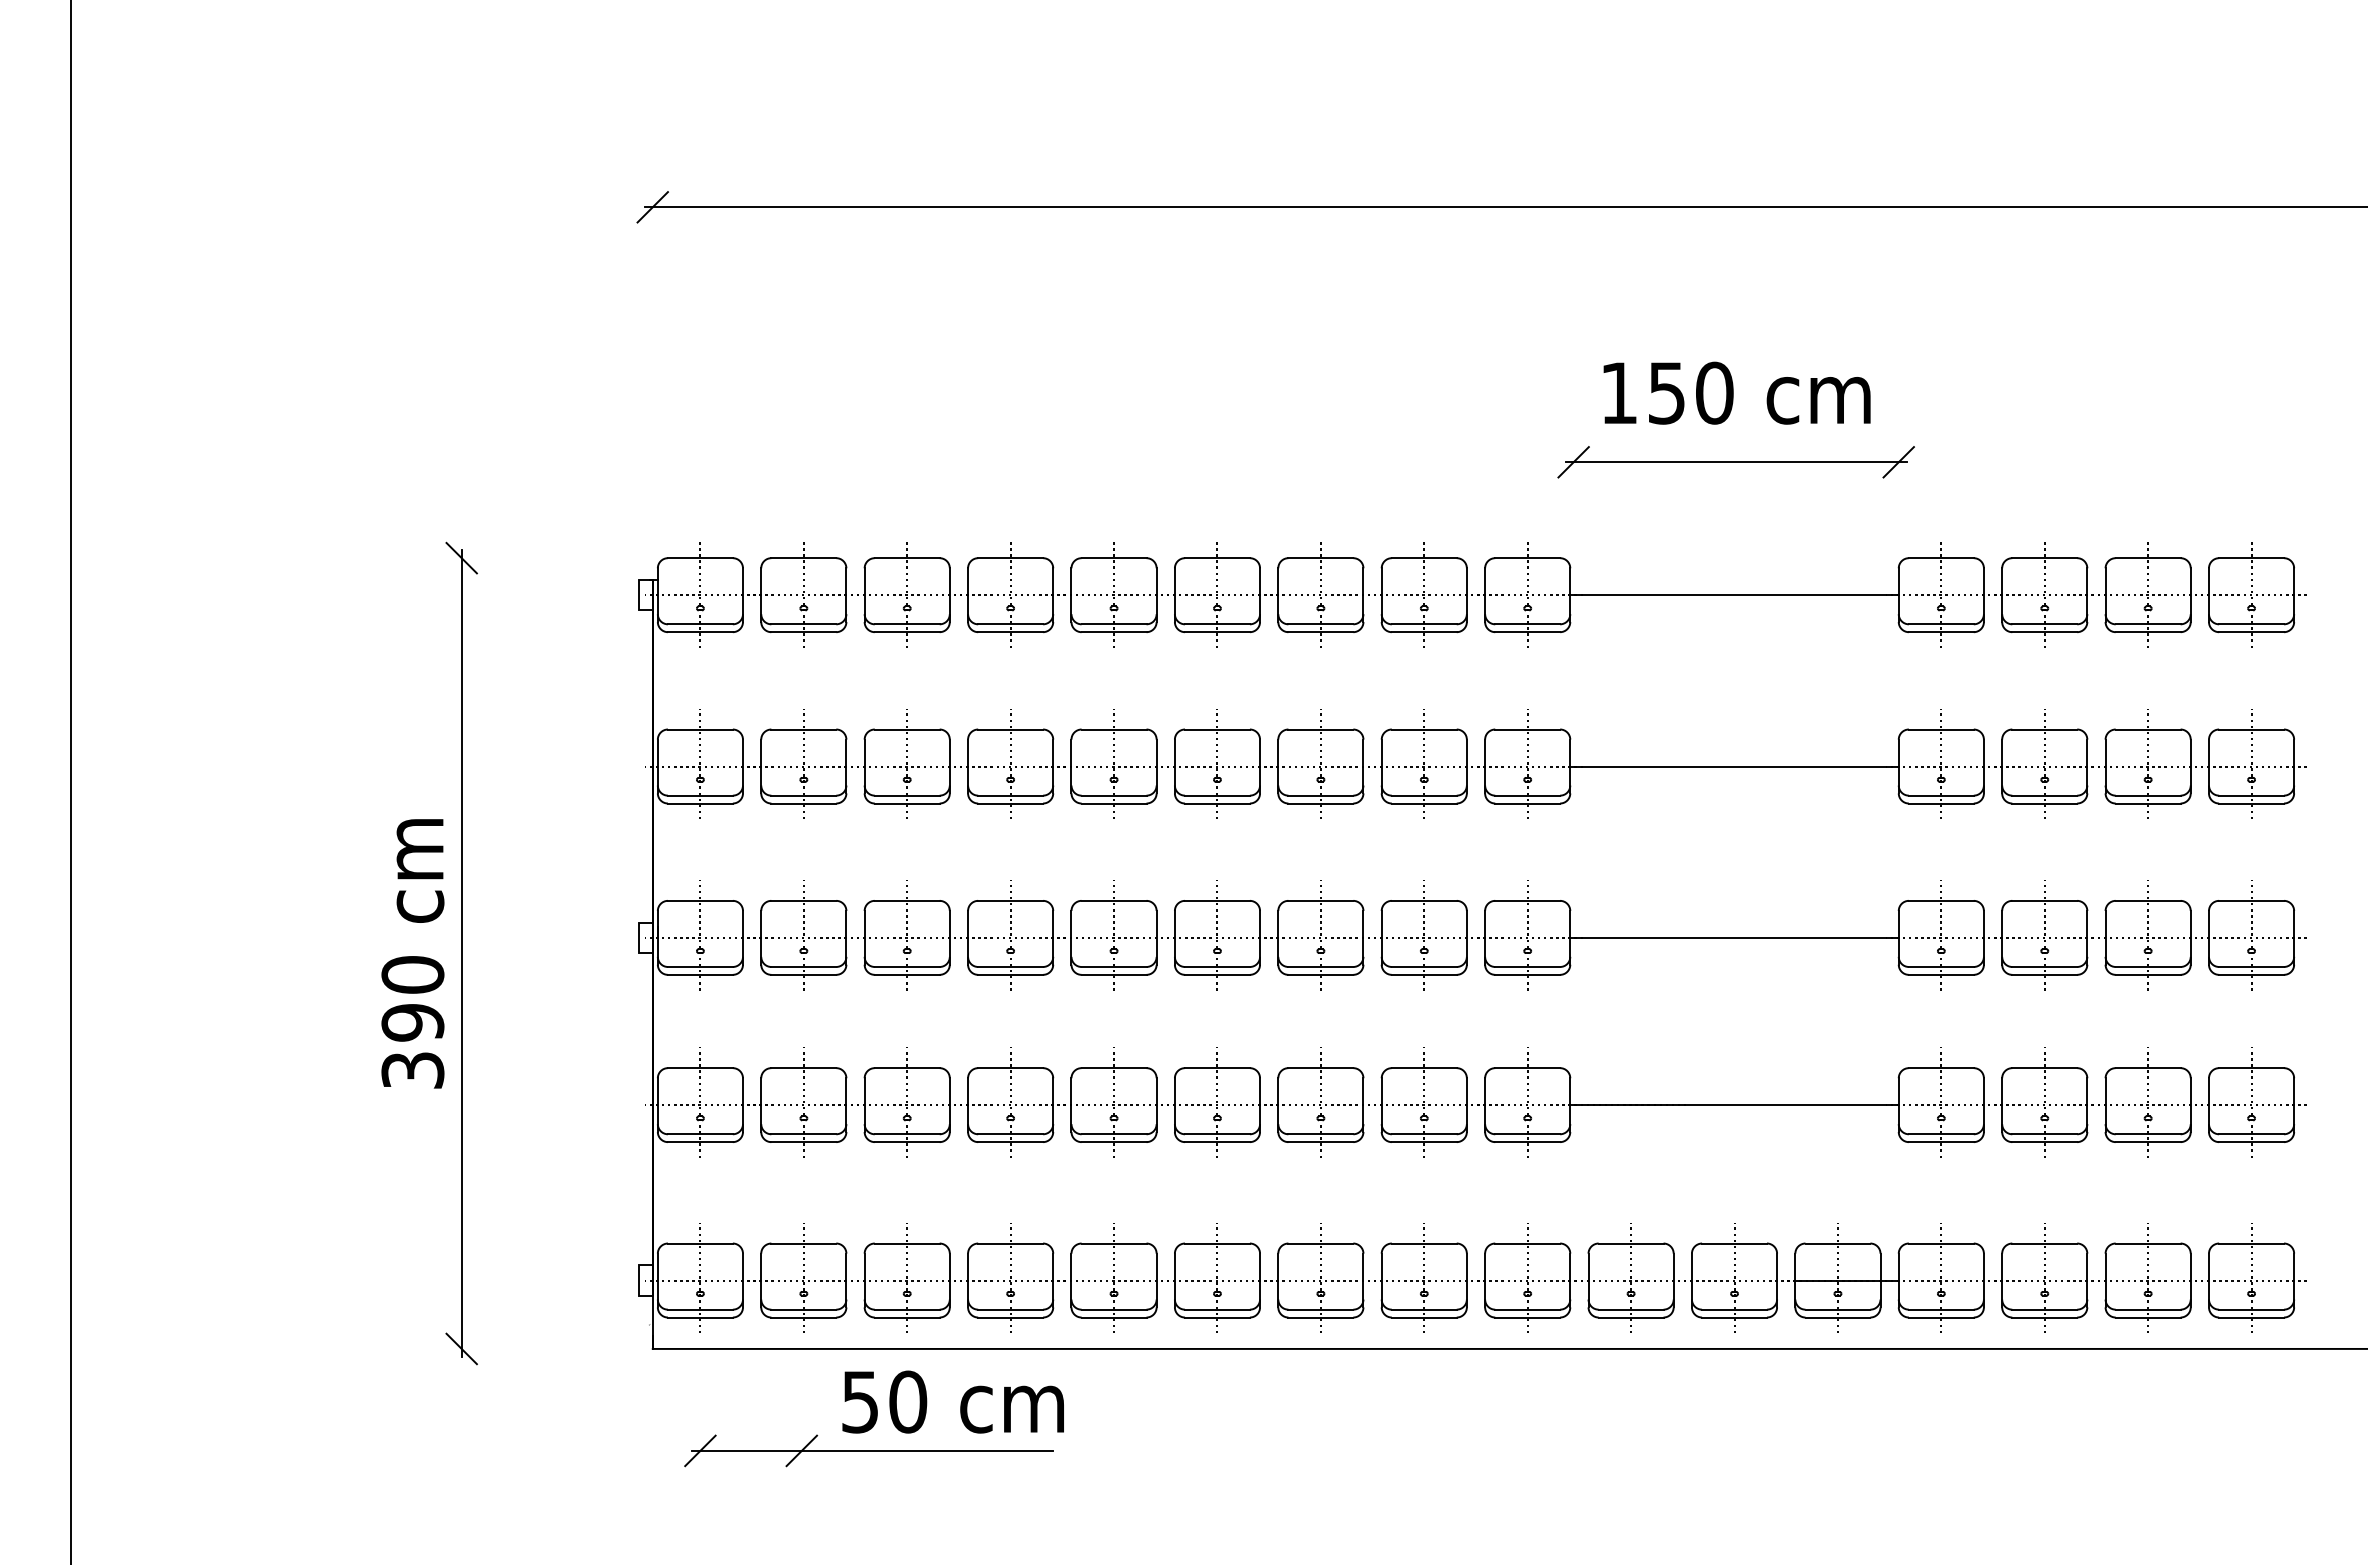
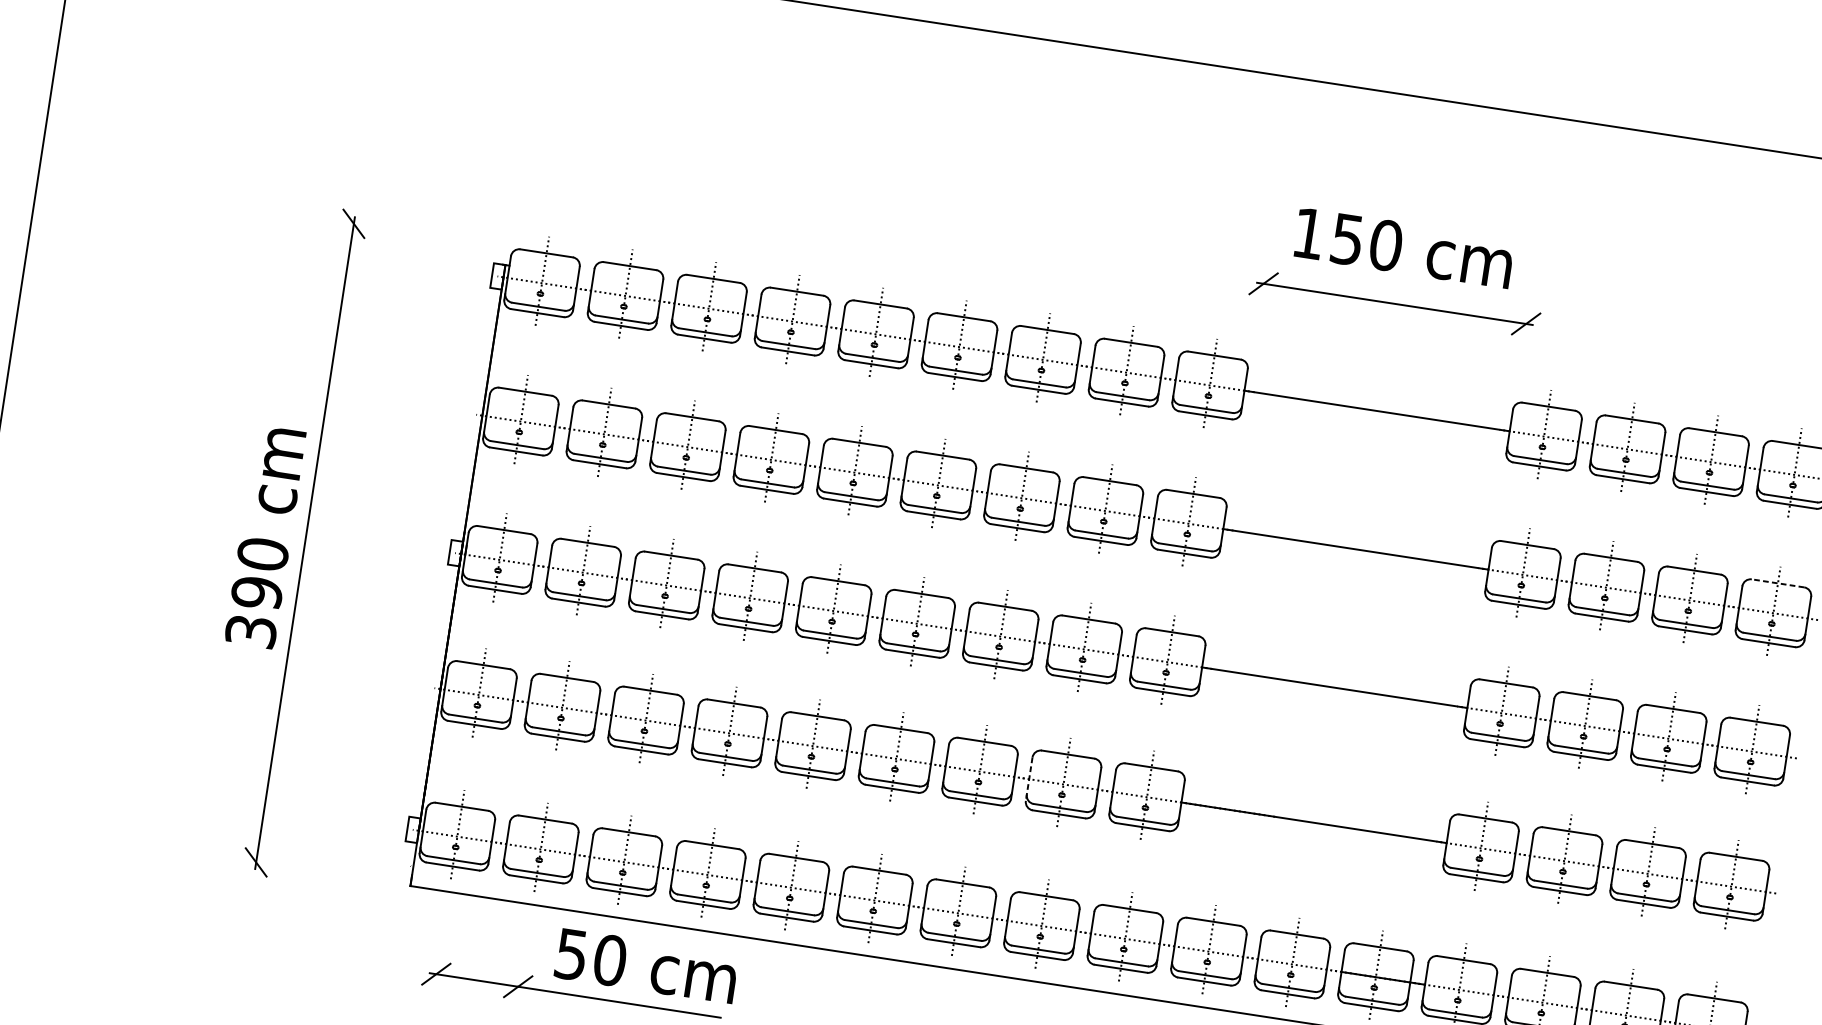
line: (2251, 729) -> (1777, 583), solid -> dashed
line: (1381, 1105) -> (1028, 779), solid -> dashed

